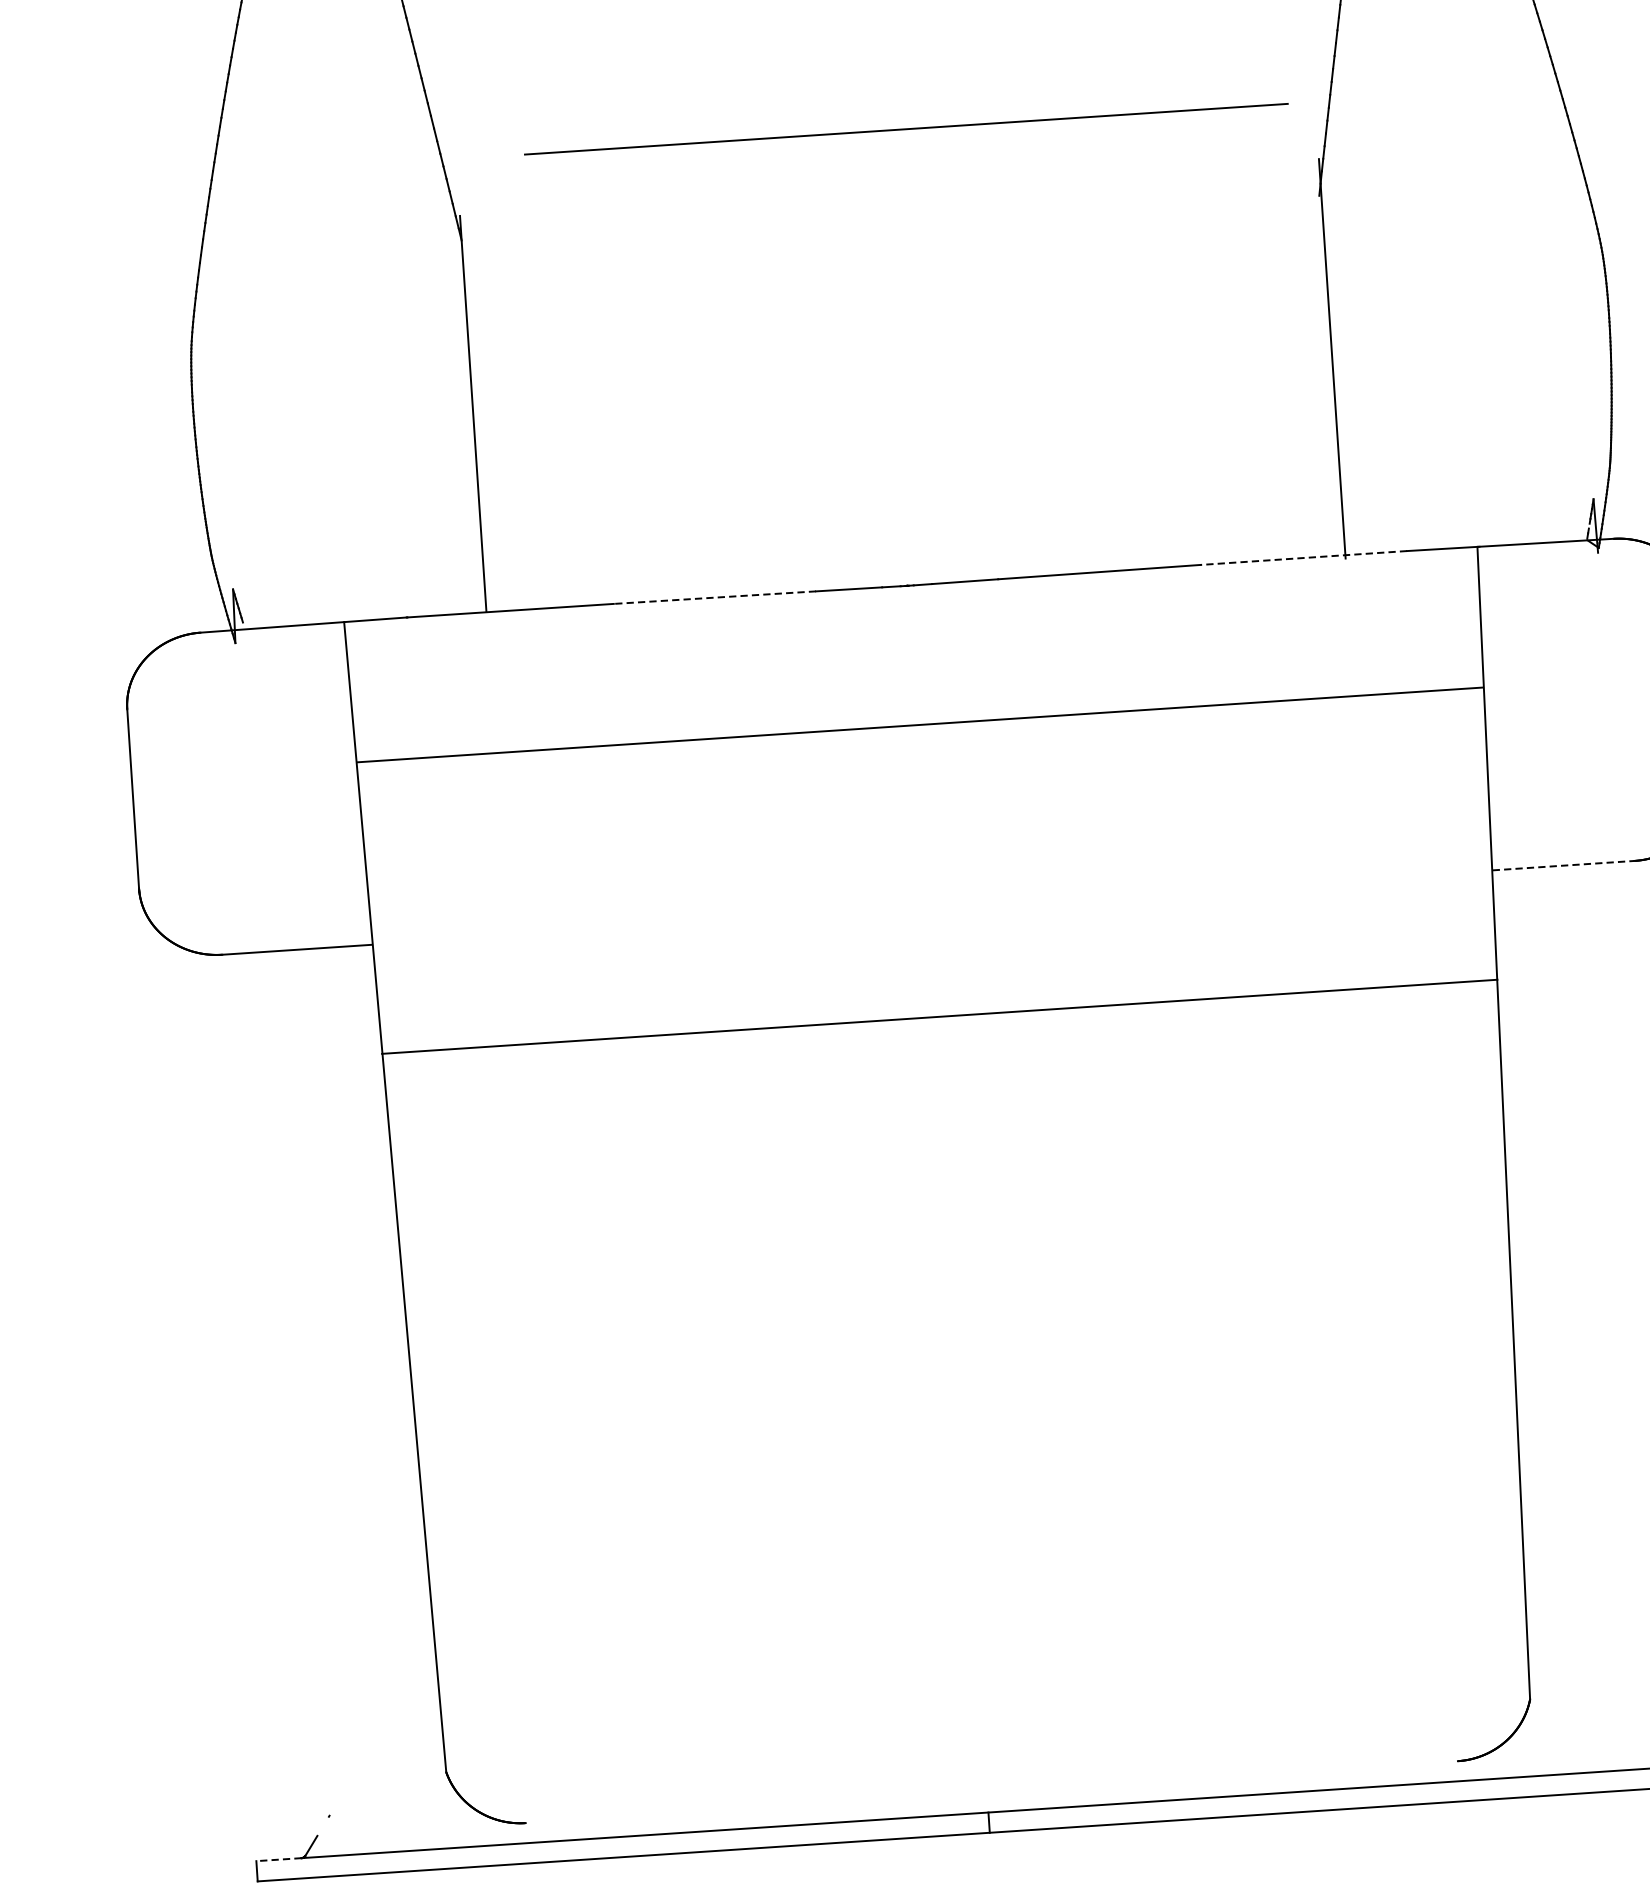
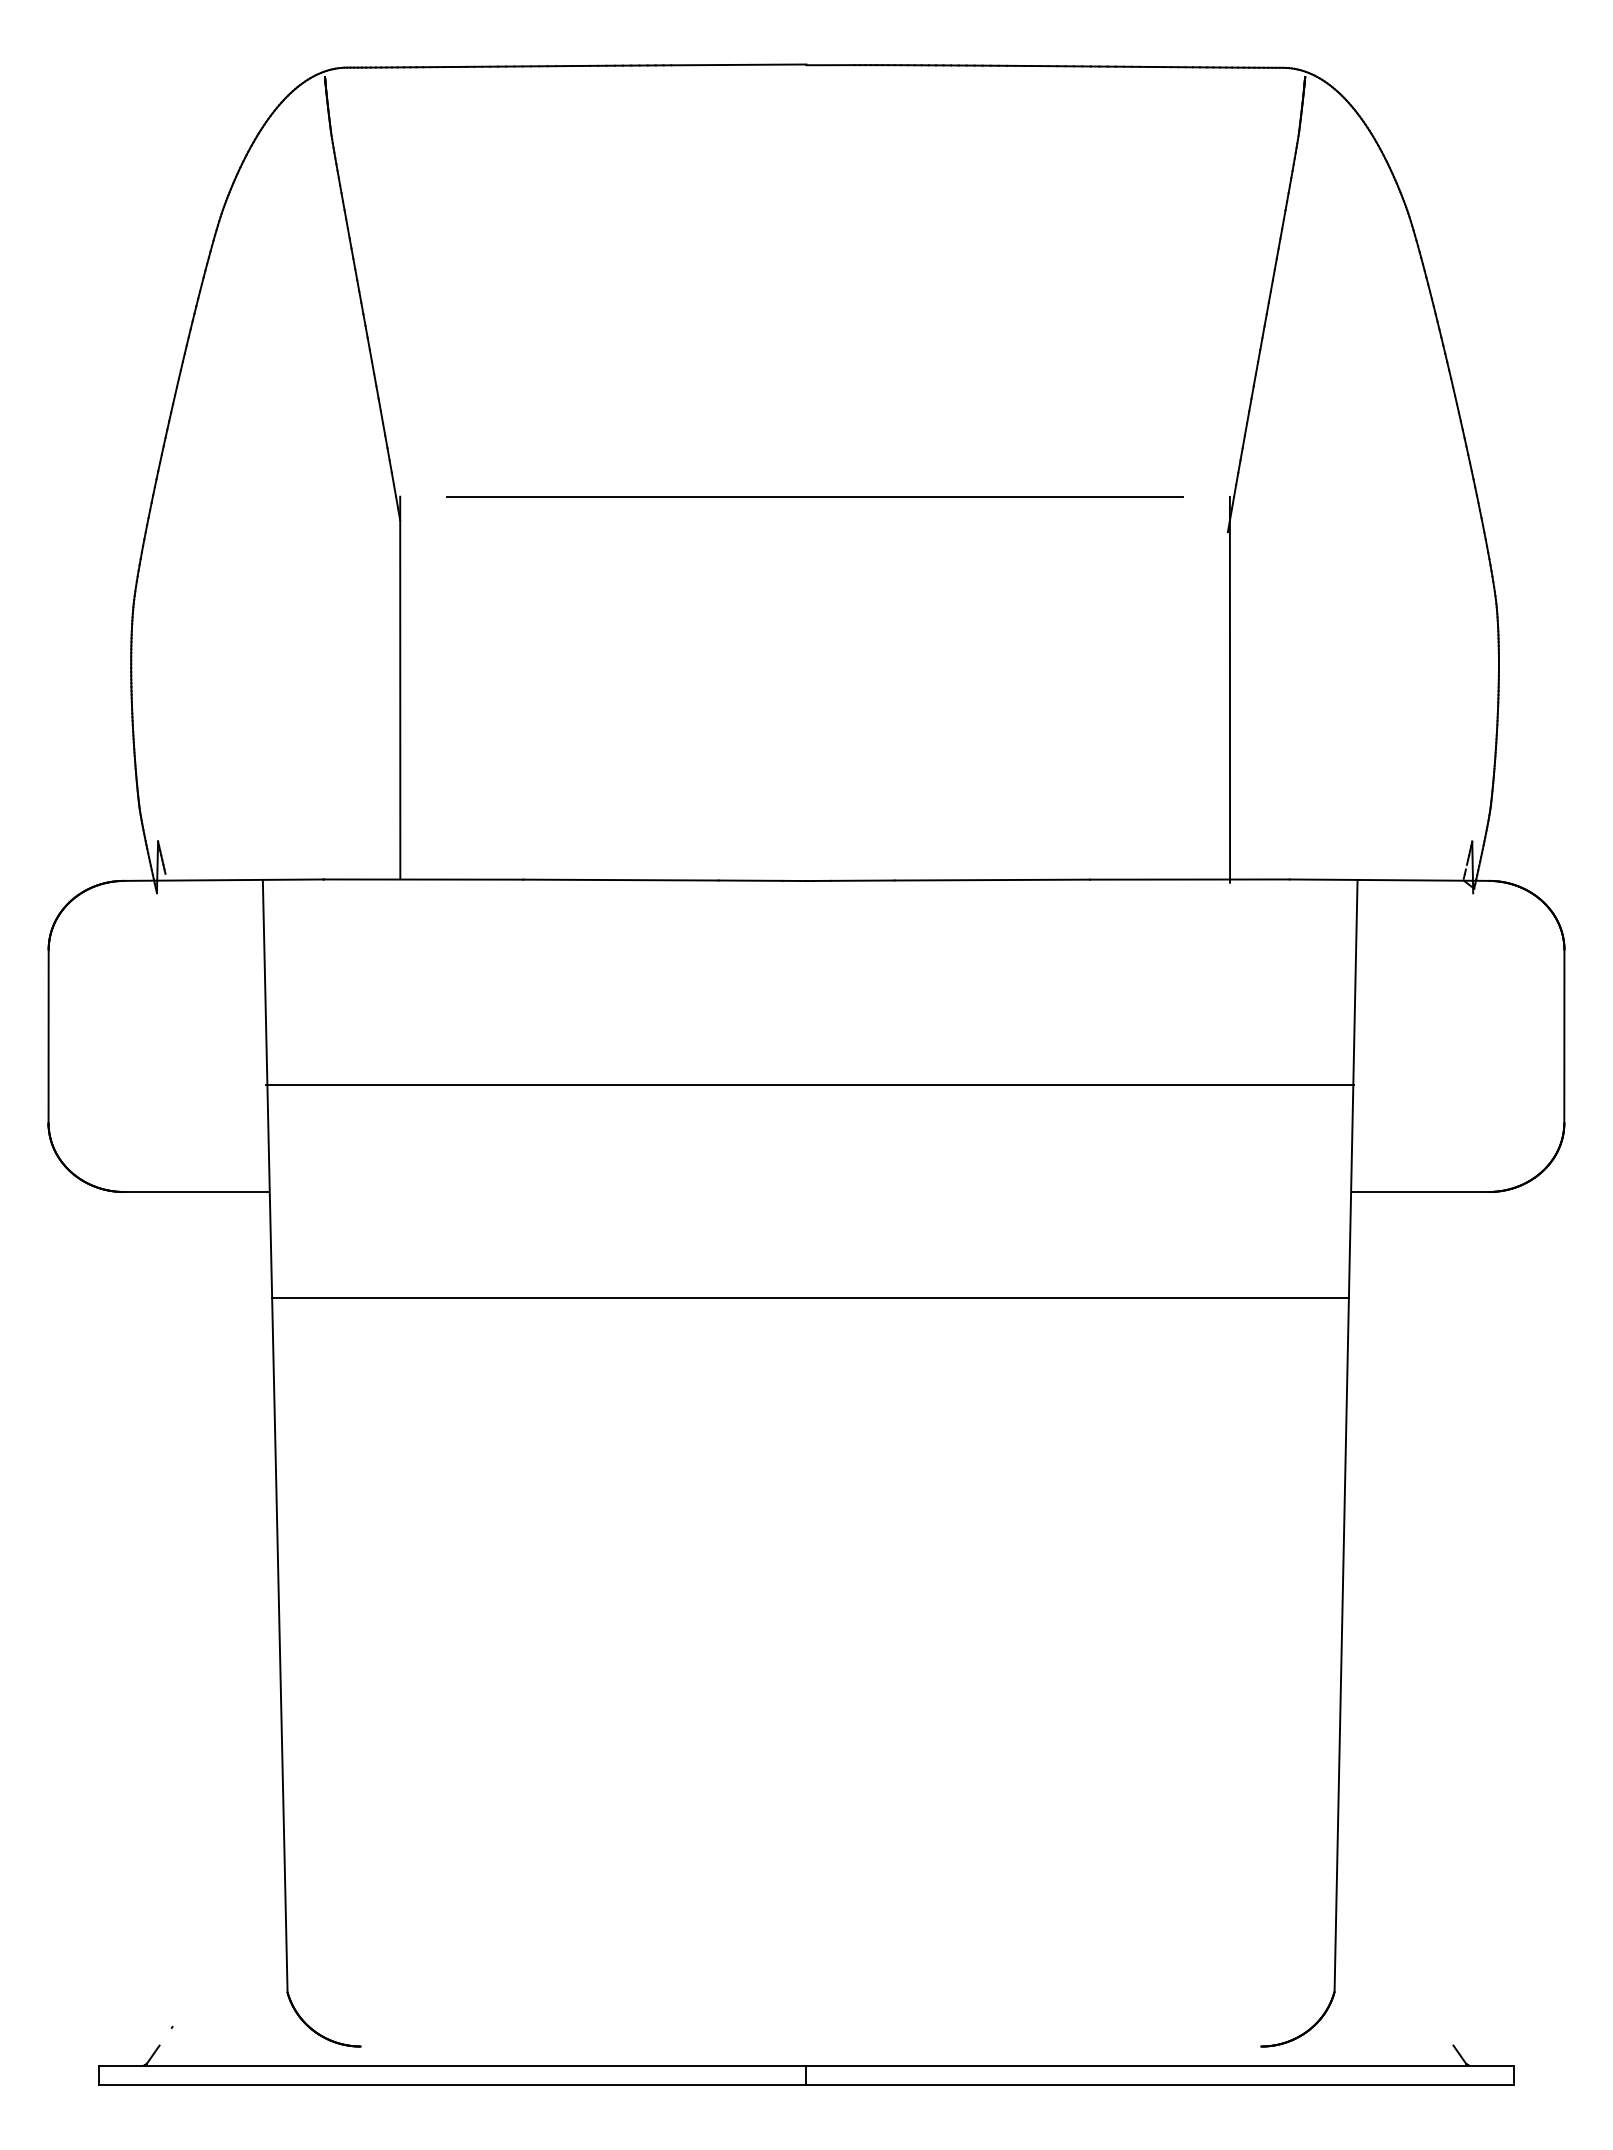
line: (905, 128) -> (814, 496), moved
line: (1303, 557) -> (1189, 879), dashed -> solid
line: (715, 598) -> (621, 880), dashed -> solid
line: (920, 724) -> (810, 1084), moved
line: (1564, 866) -> (1420, 1192), dashed -> solid
line: (279, 1859) -> (121, 2065), dashed -> solid

